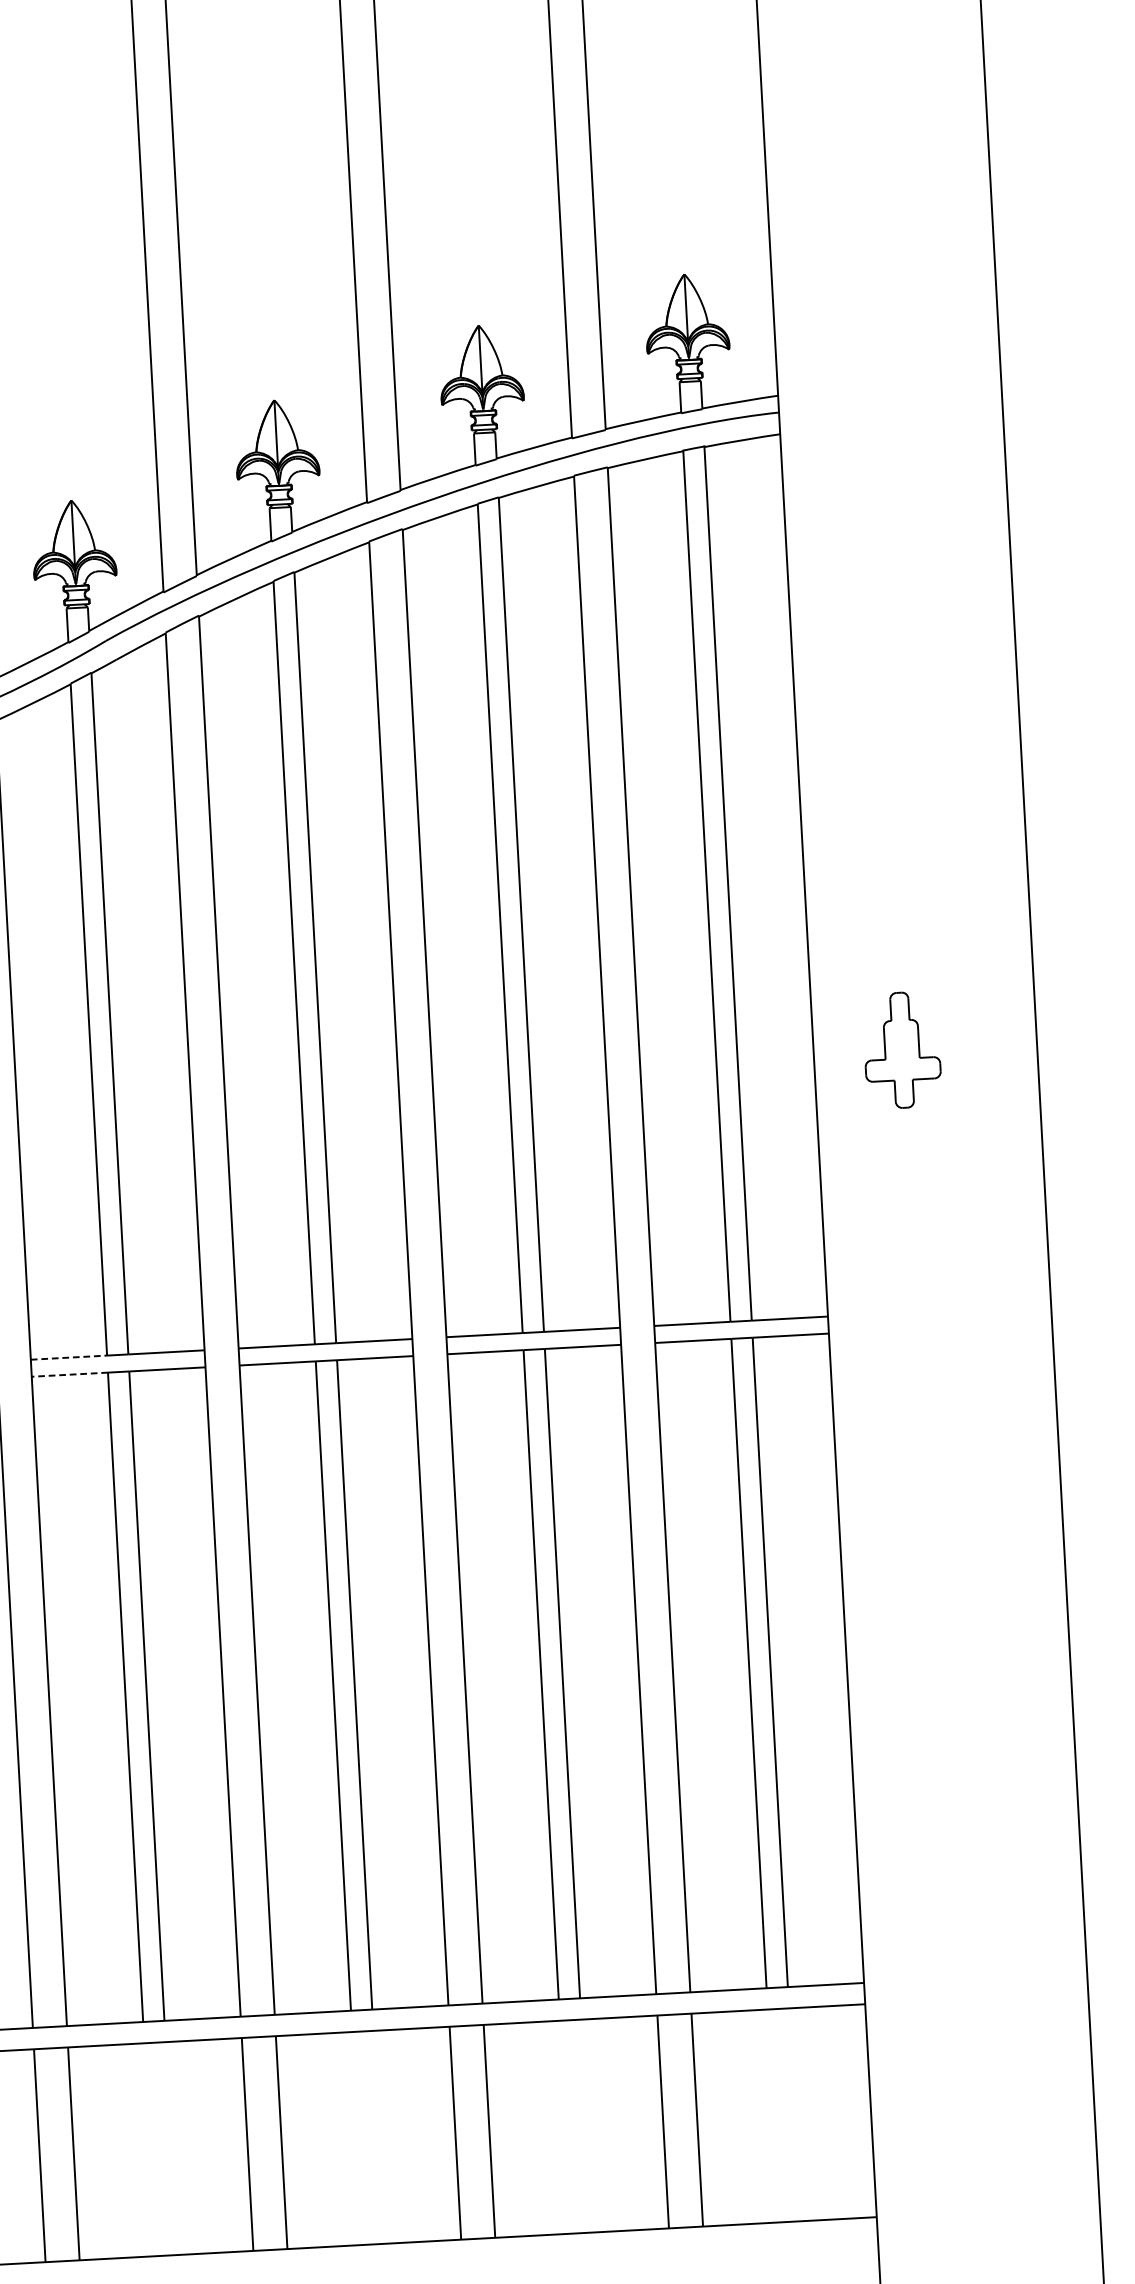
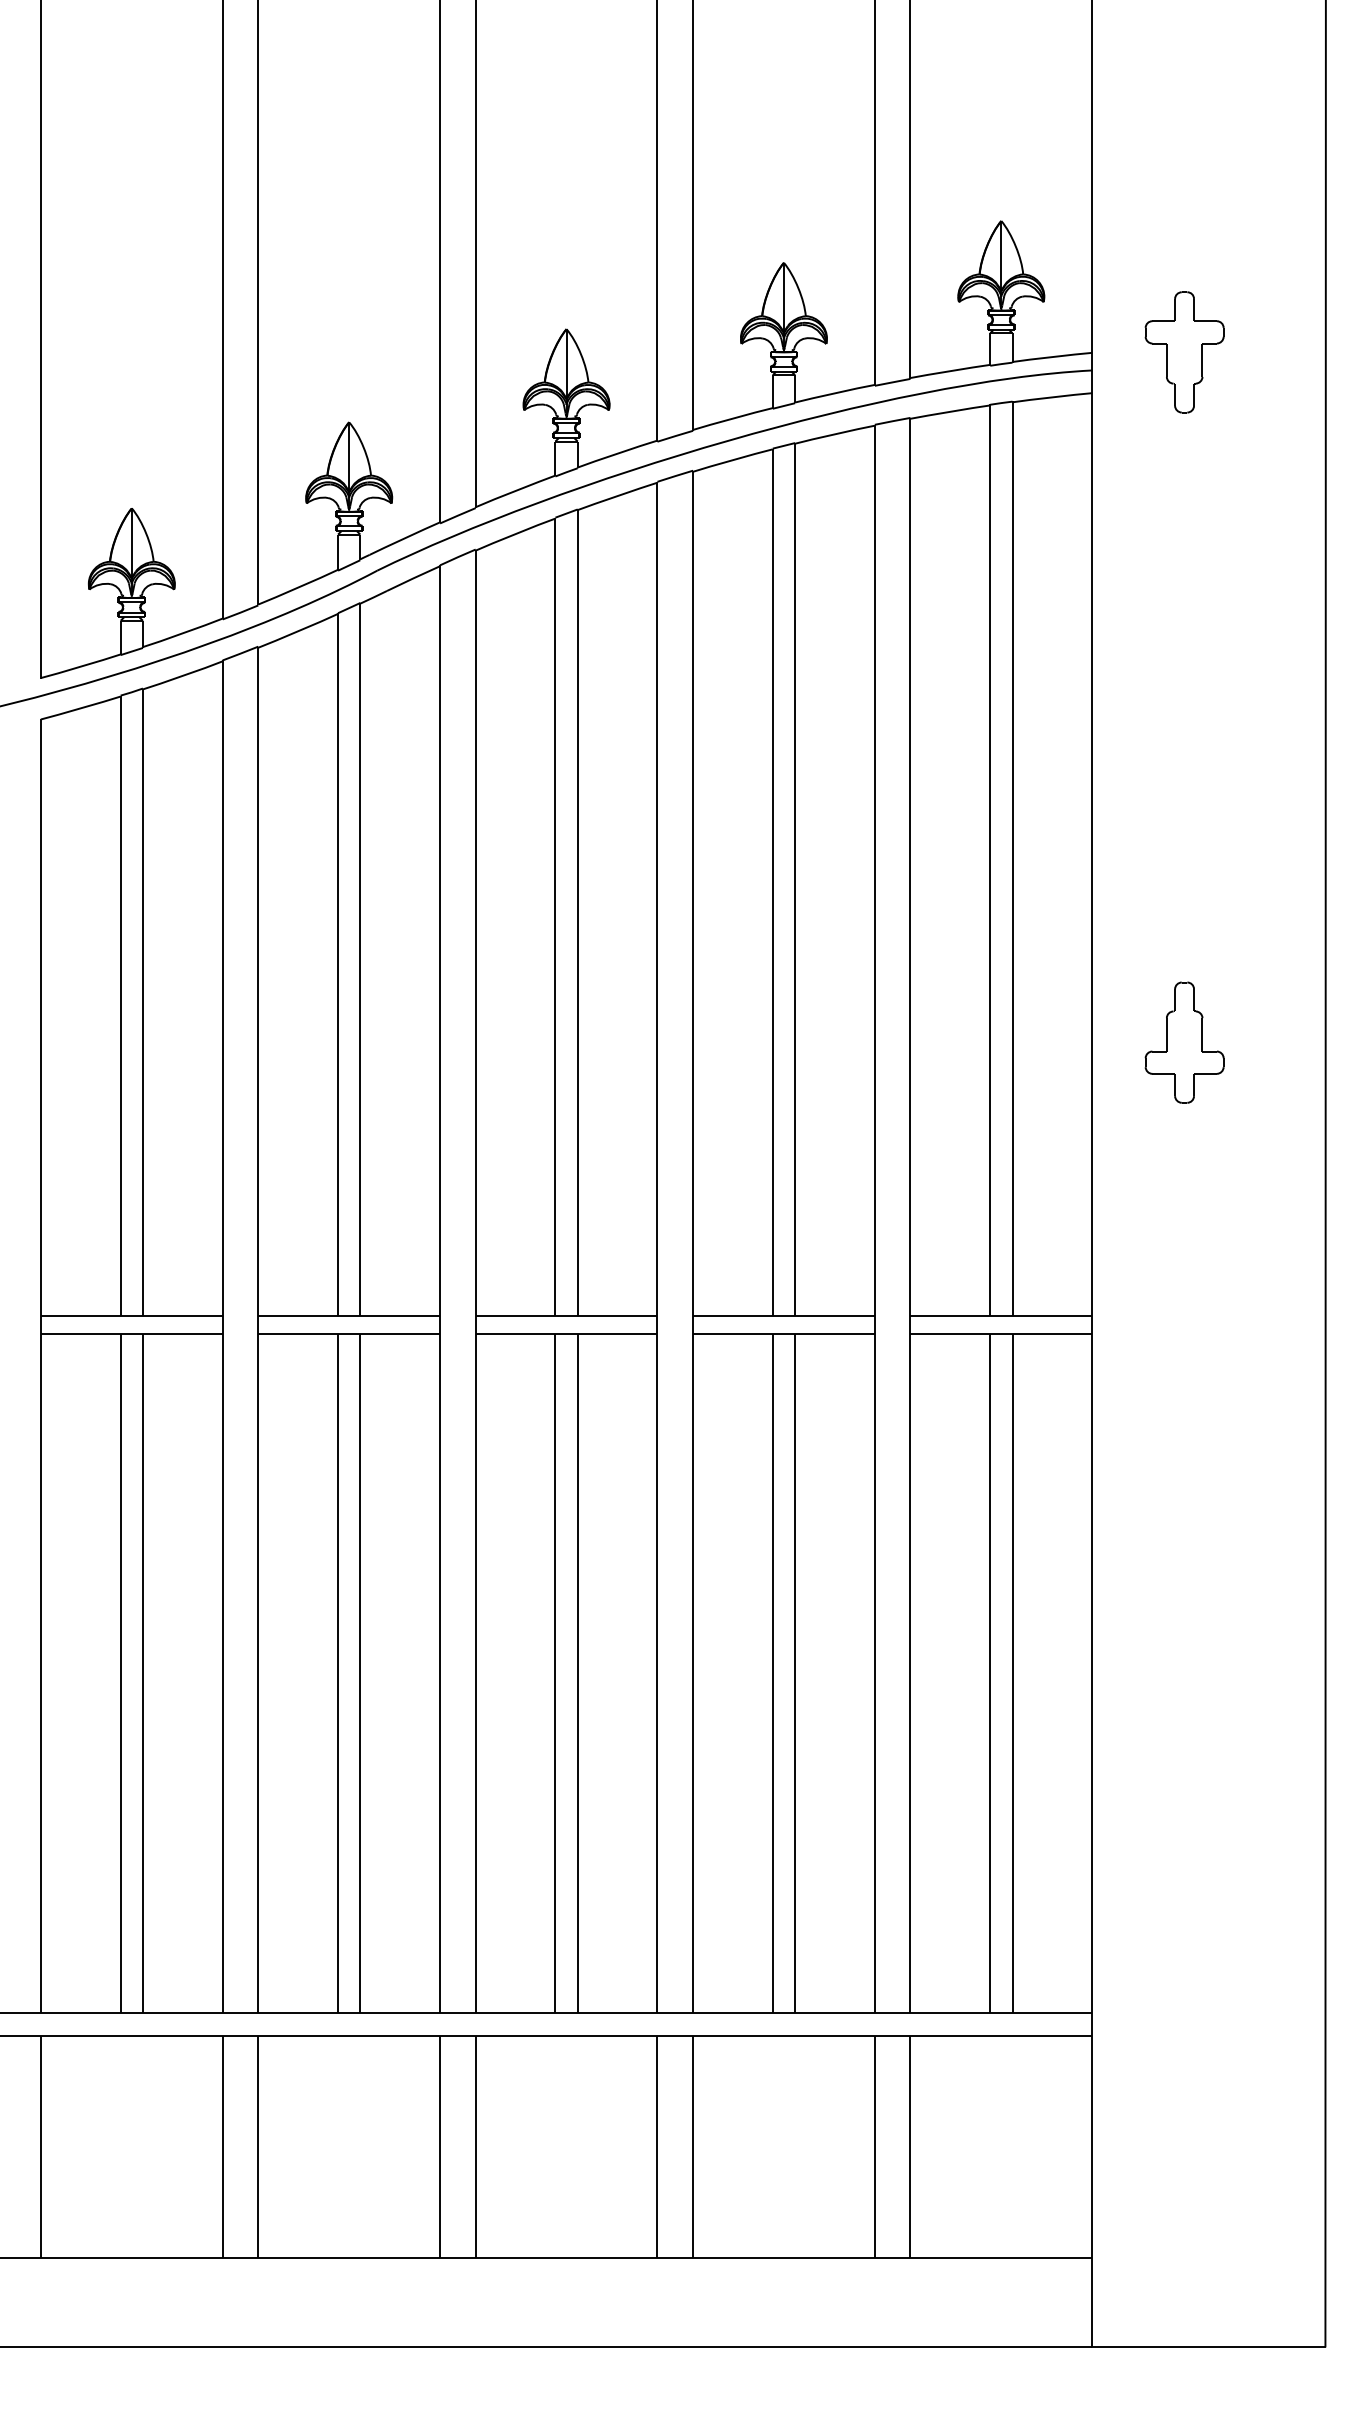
part: (866, 390) -> (1184, 352), added
line: (69, 1357) -> (298, 1316), dashed -> solid
line: (70, 1375) -> (298, 1334), dashed -> solid

